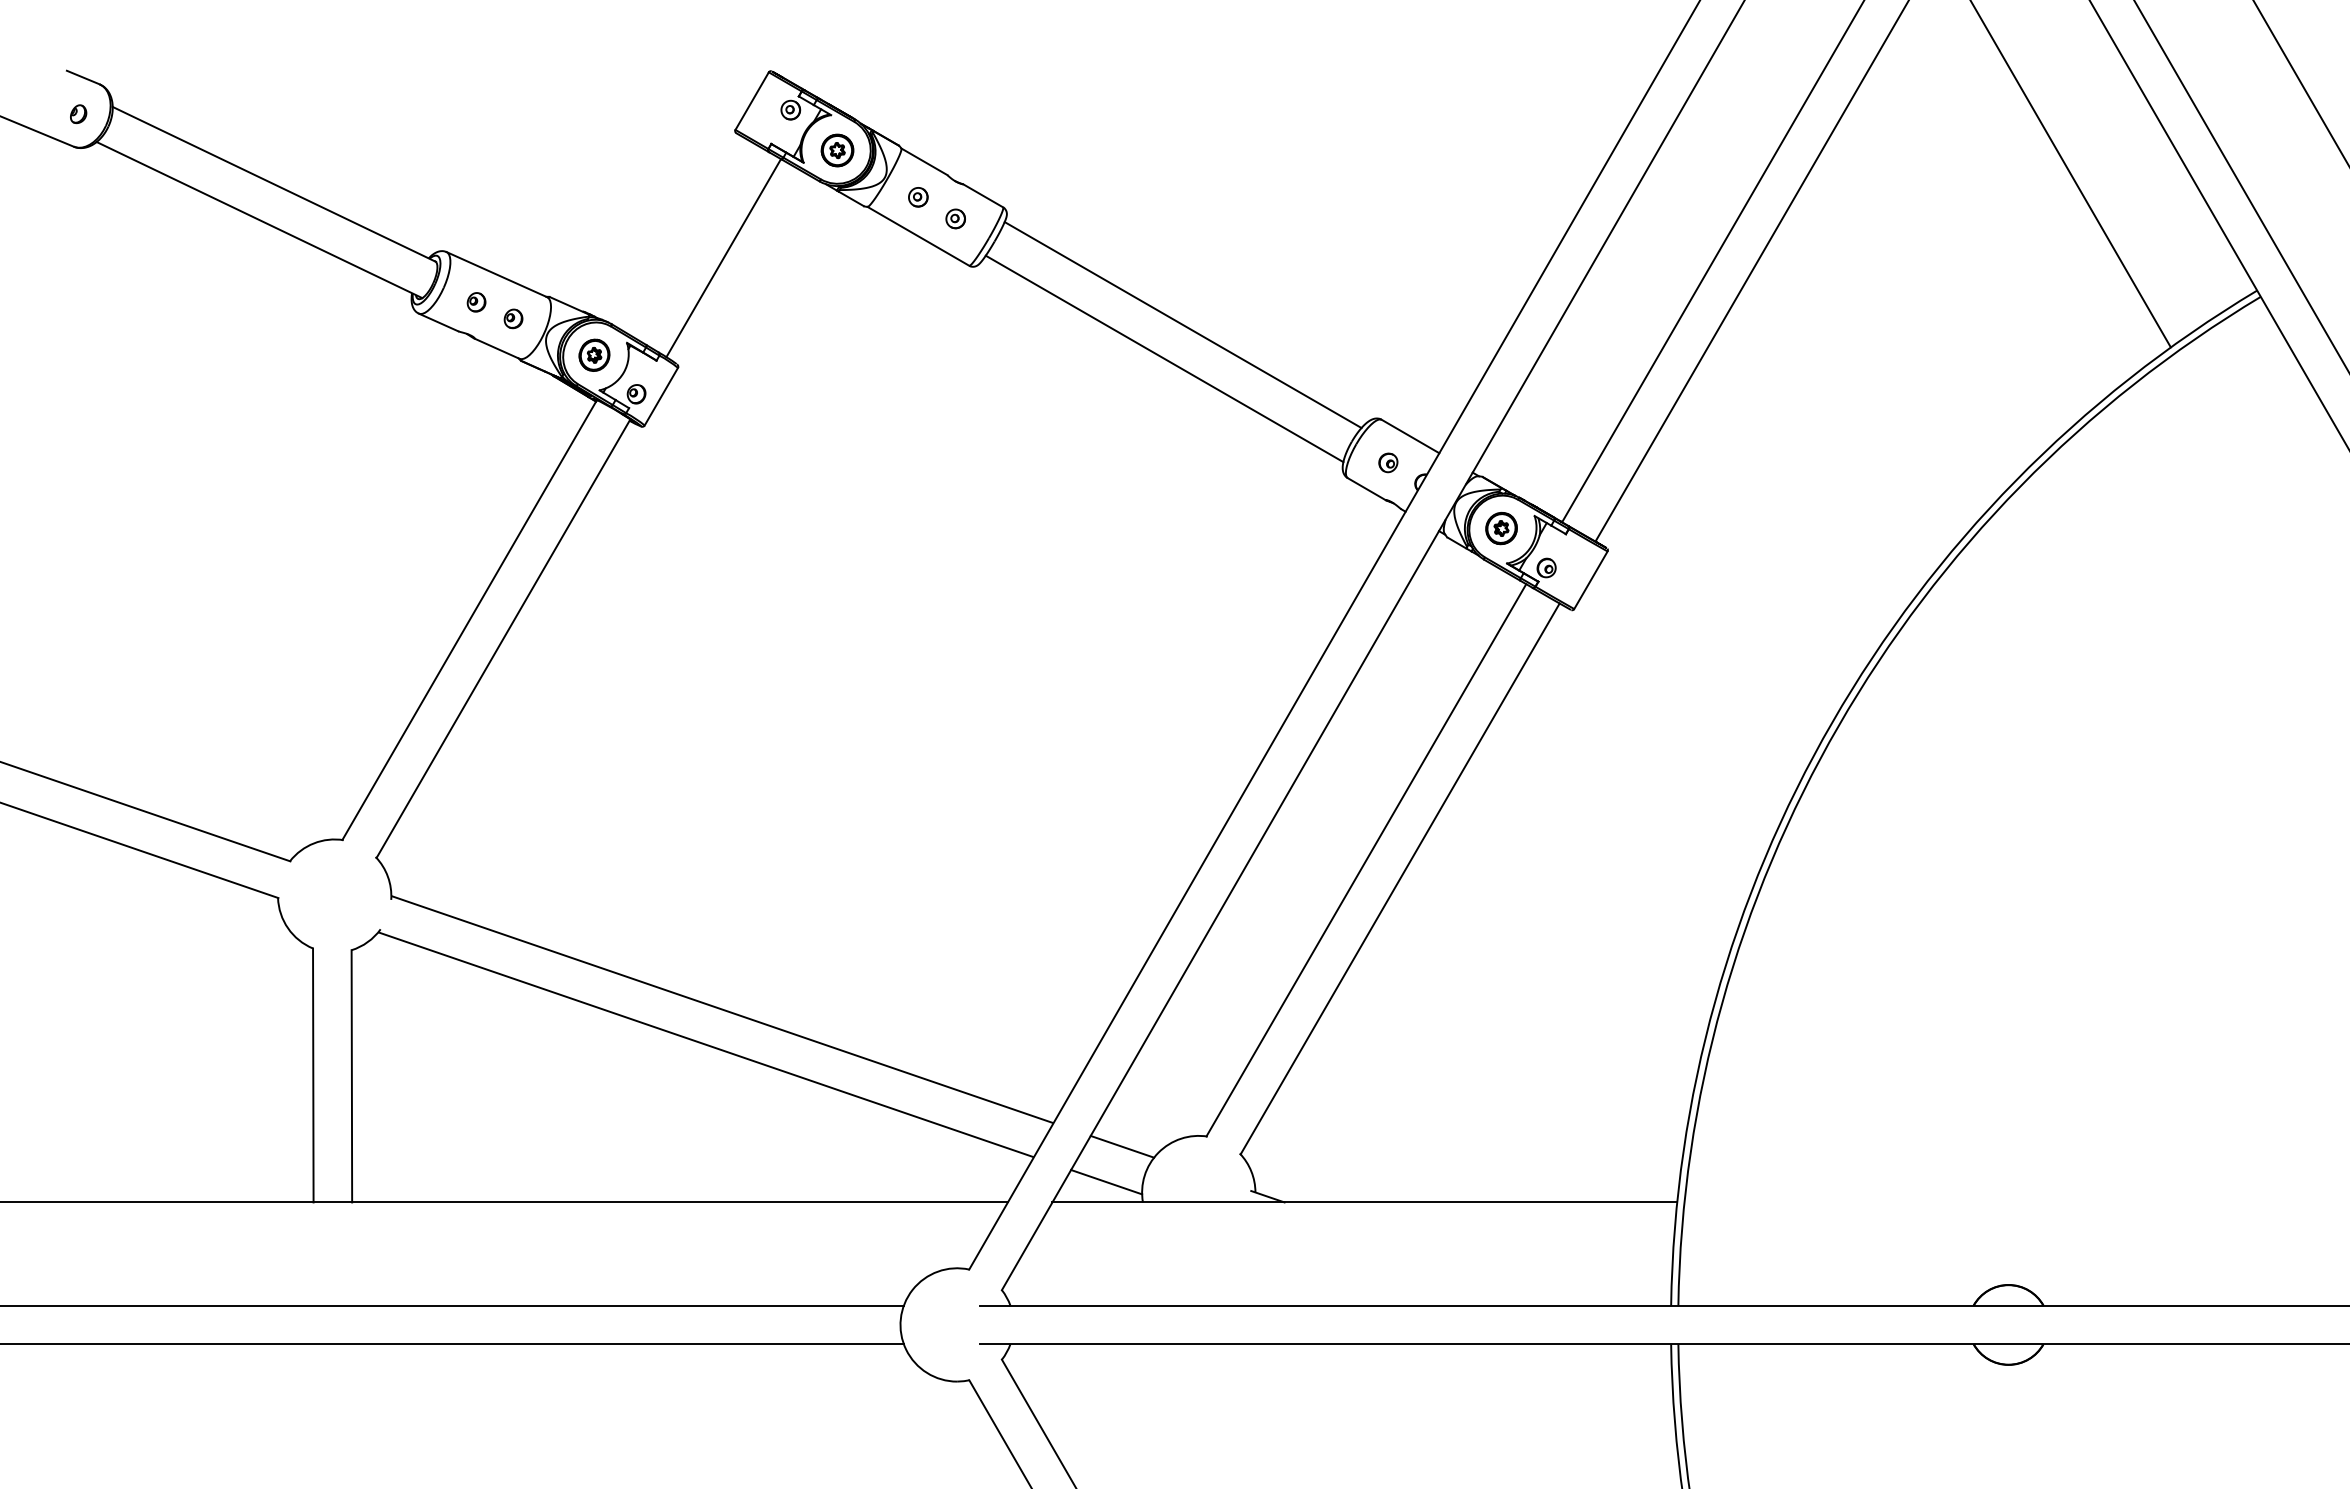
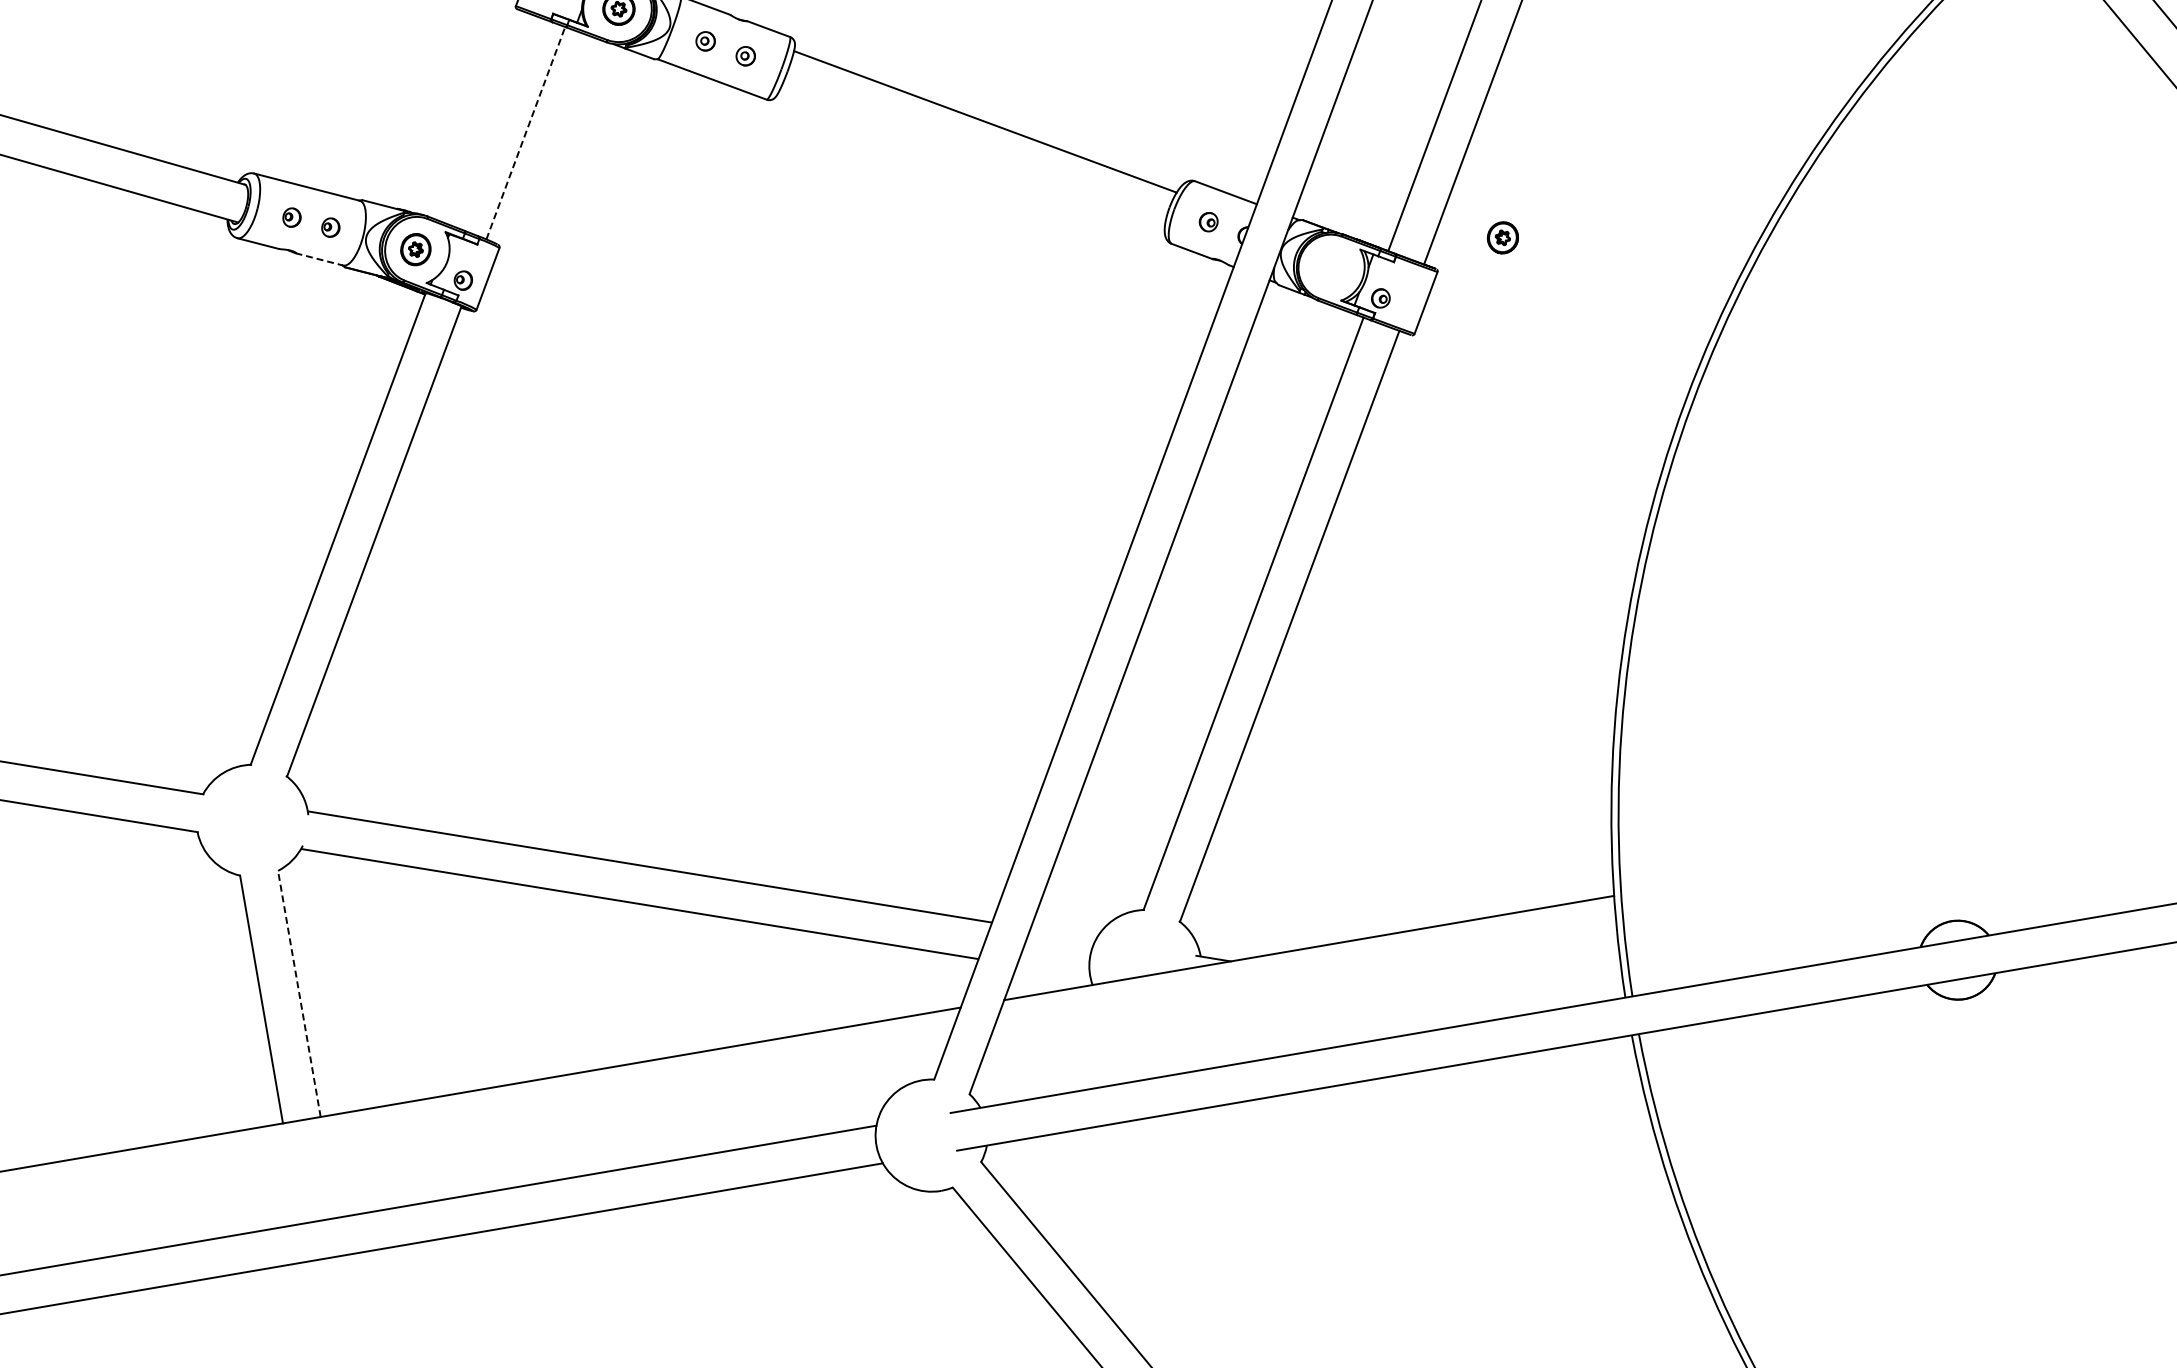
line: (723, 257) -> (525, 132), solid -> dashed
line: (496, 348) -> (319, 259), solid -> dashed
line: (1164, 358) -> (972, 157), removed
part: (1501, 528) -> (1502, 237), moved
line: (351, 1075) -> (298, 993), solid -> dashed
line: (1122, 1146) -> (1063, 933), removed
line: (1106, 1182) -> (1053, 971), removed

